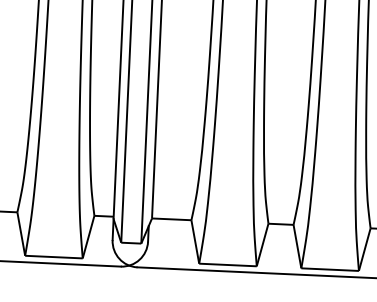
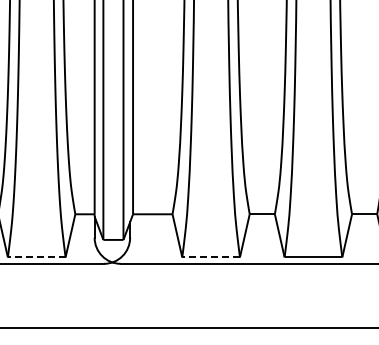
line: (53, 257) -> (36, 257), solid -> dashed
line: (228, 265) -> (211, 257), solid -> dashed

